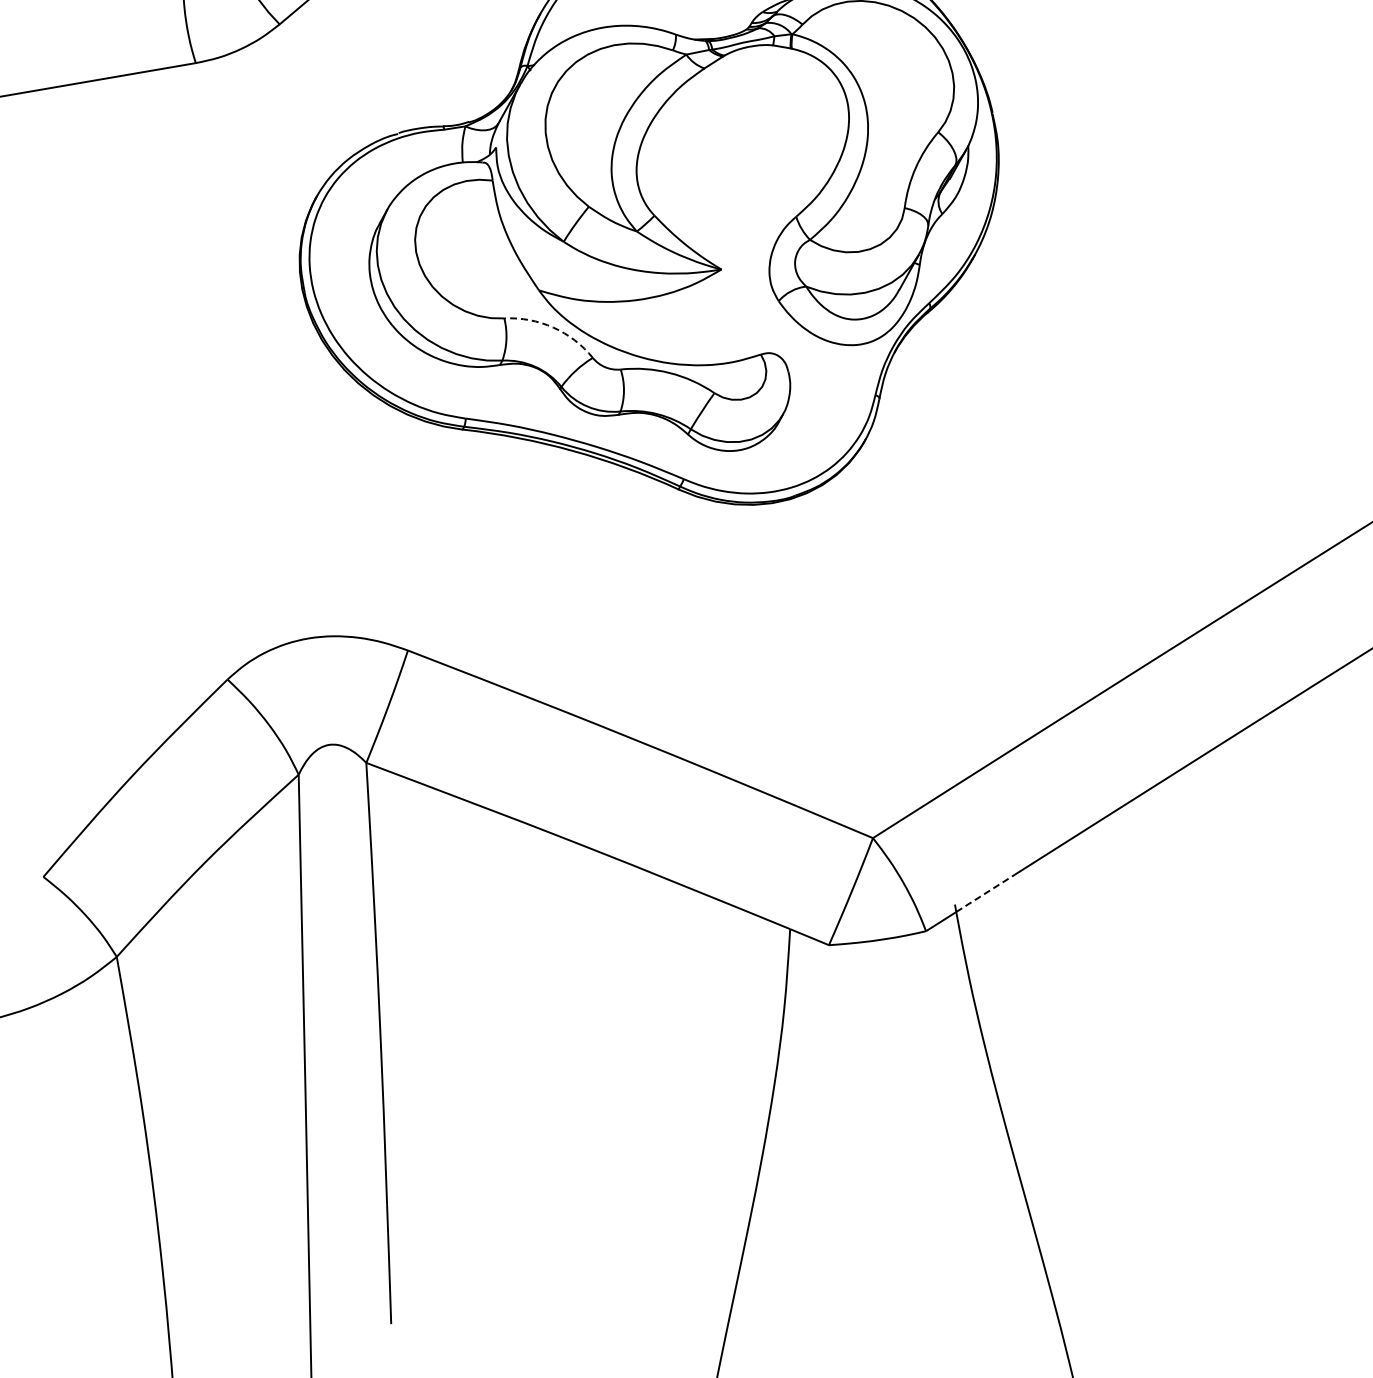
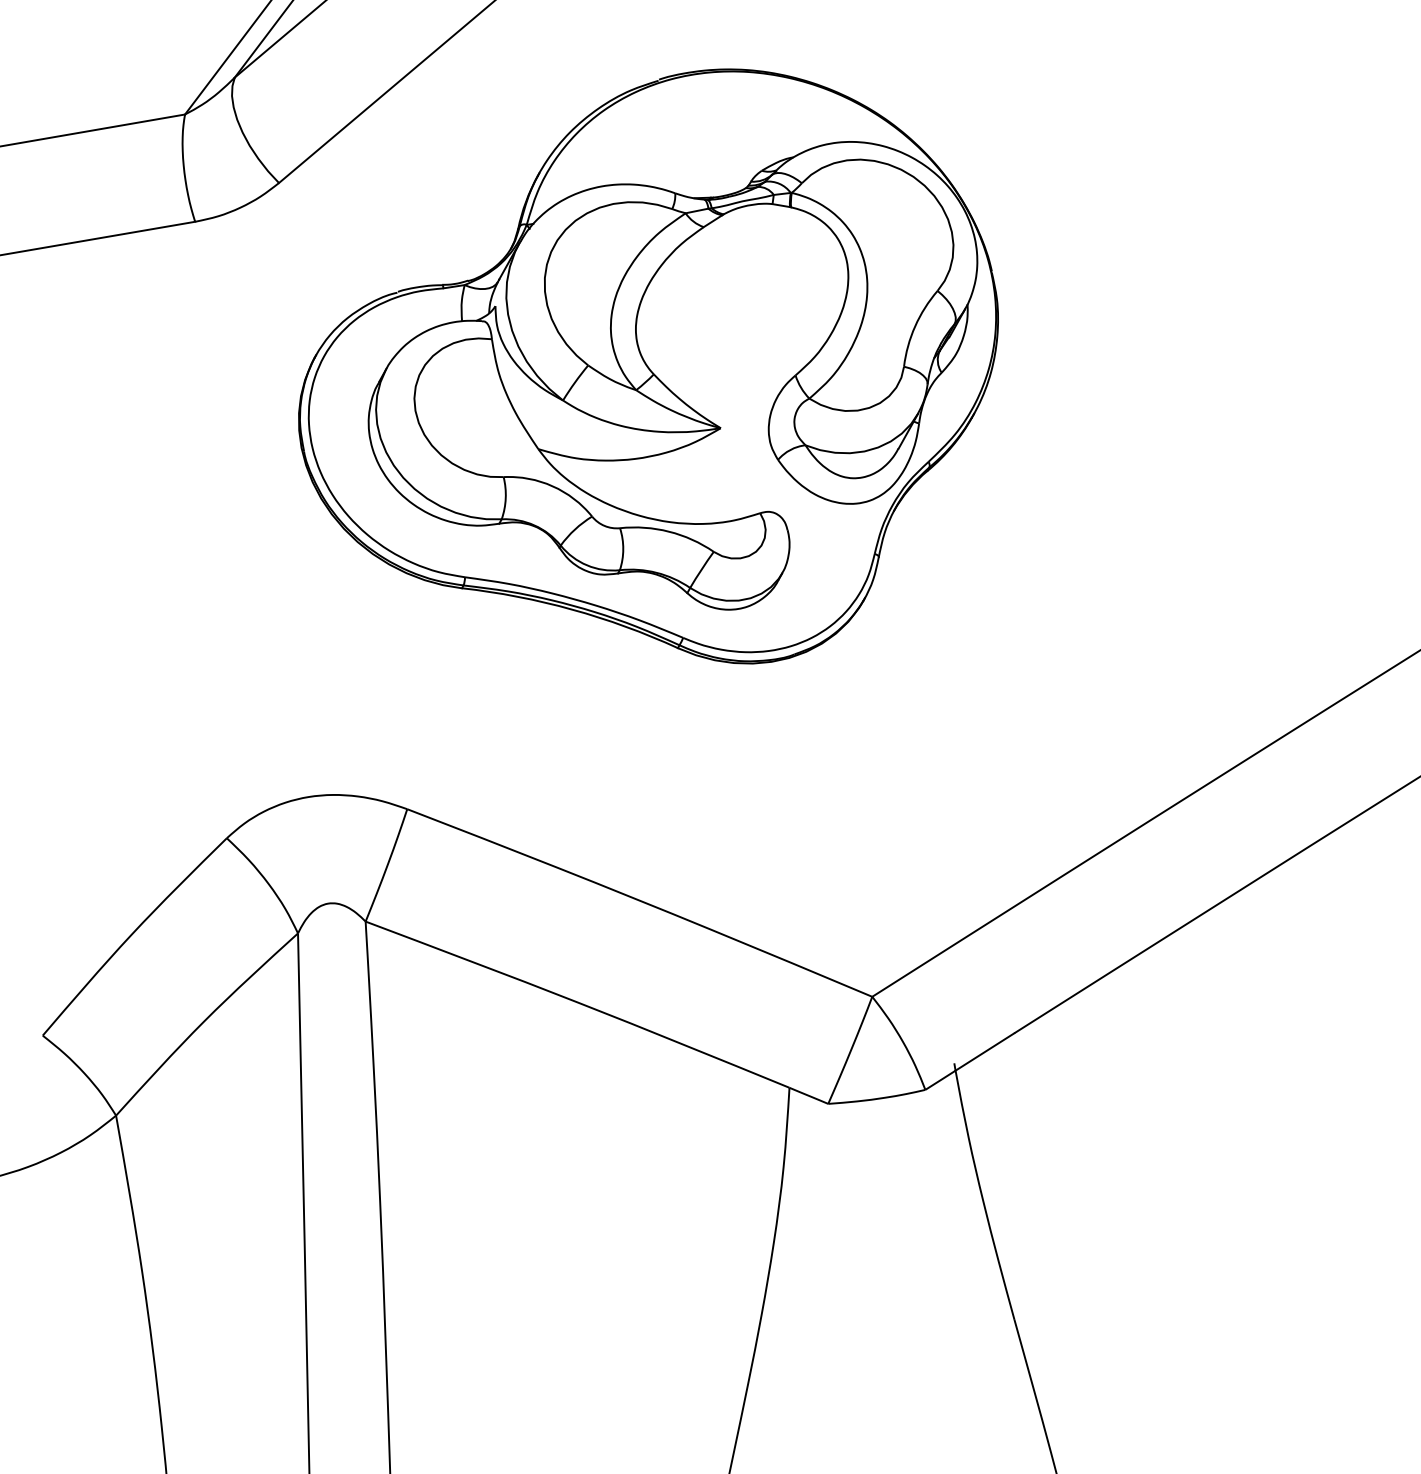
arc: (553, 327) -> (552, 486), dashed -> solid
line: (985, 893) -> (984, 1052), dashed -> solid

